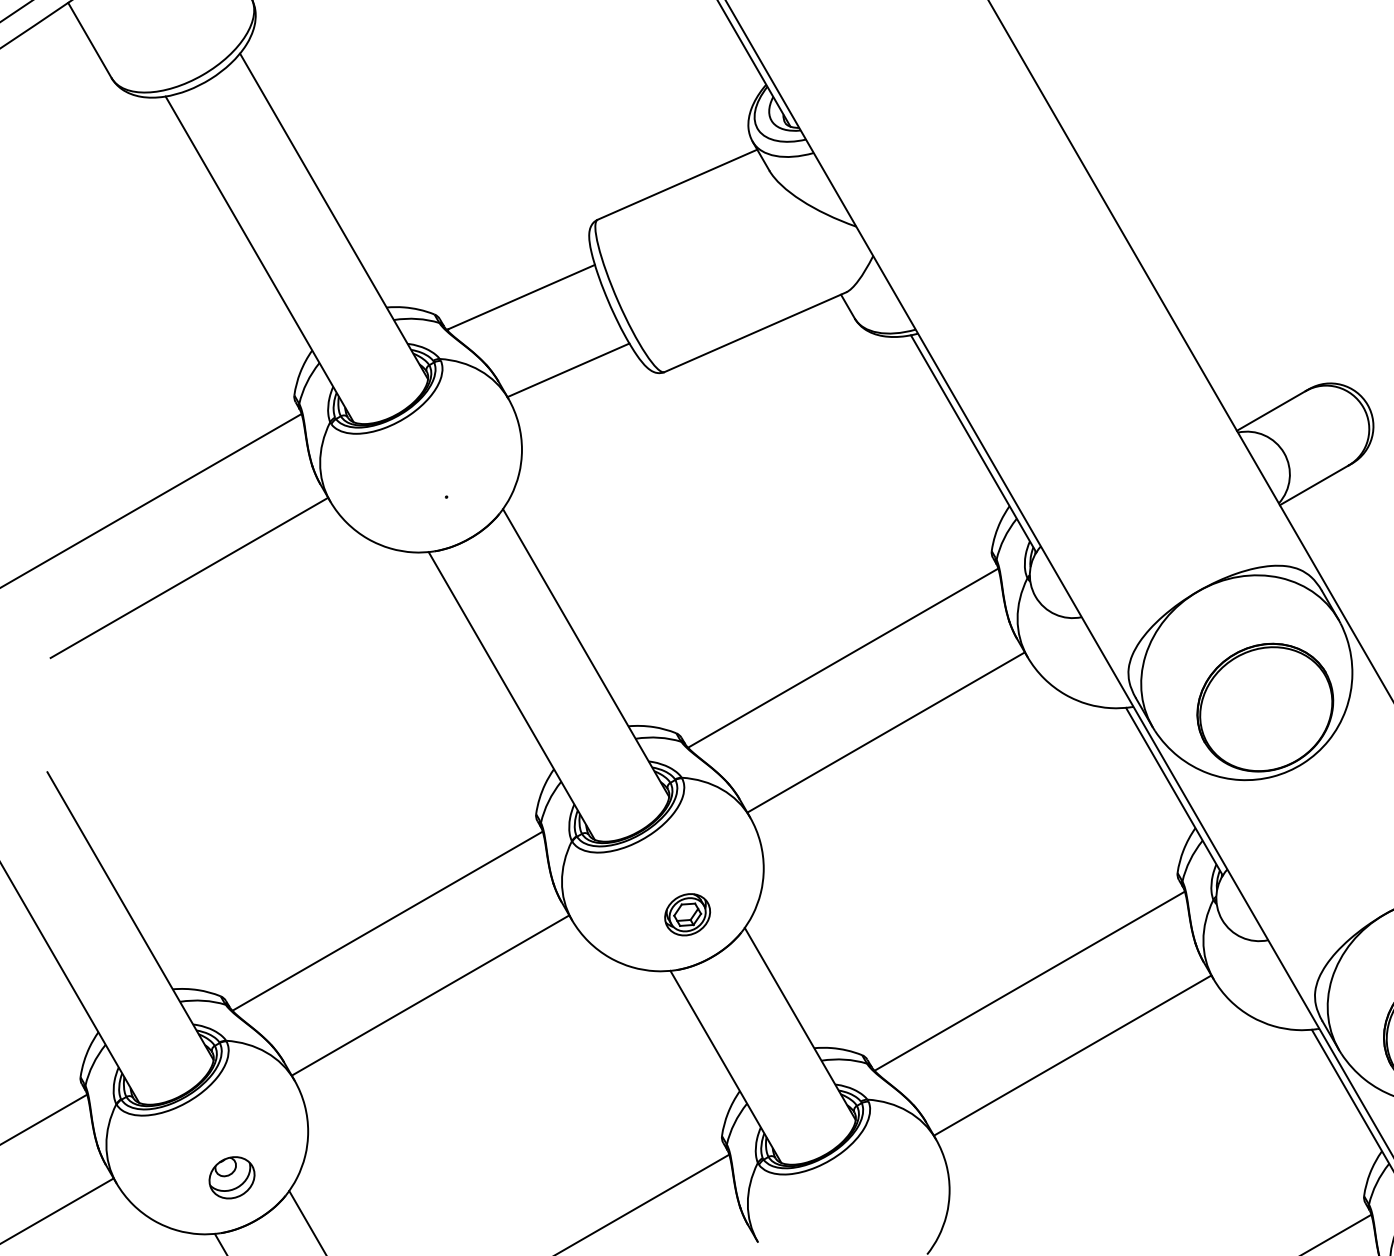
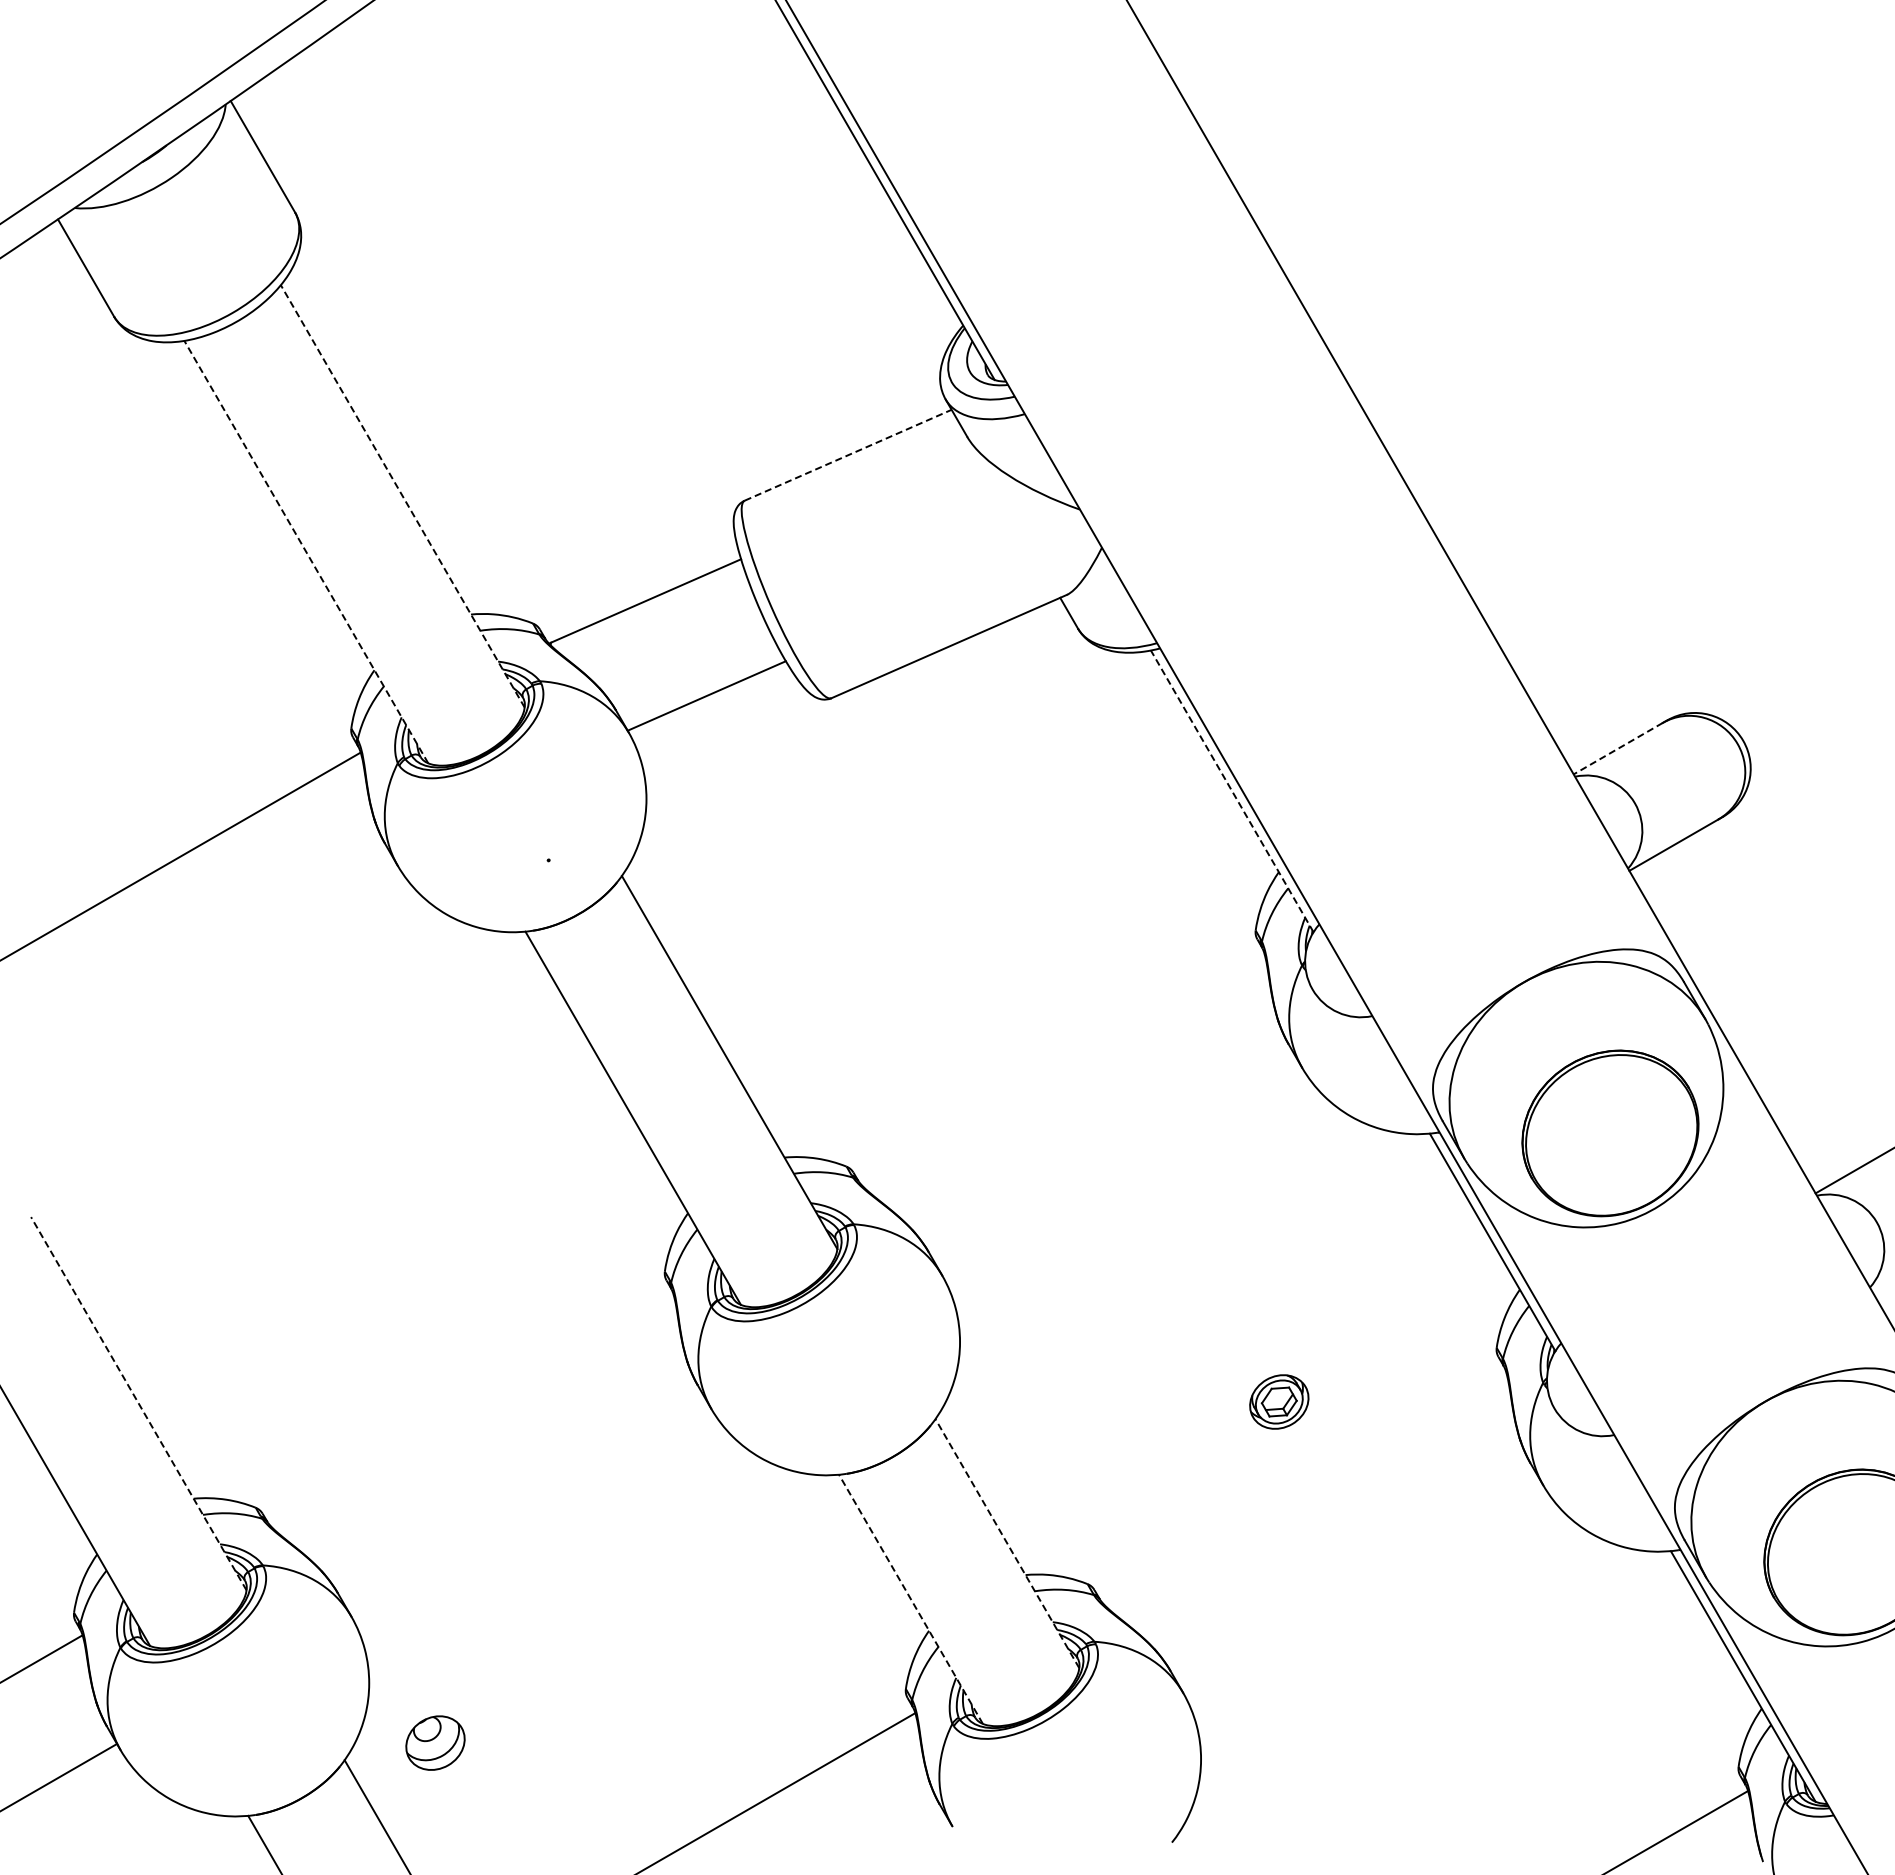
line: (677, 184) -> (848, 455), solid -> dashed
line: (333, 216) -> (402, 496), solid -> dashed
line: (259, 259) -> (306, 552), solid -> dashed
line: (1270, 410) -> (1617, 748), solid -> dashed
line: (973, 444) -> (1232, 791), solid -> dashed
line: (189, 578) -> (215, 965), removed
line: (842, 658) -> (1062, 1069), removed
line: (885, 732) -> (1118, 1165), removed
part: (687, 914) -> (1279, 1401), moved
line: (130, 915) -> (138, 1403), solid -> dashed
line: (387, 921) -> (472, 1410), removed
line: (1029, 981) -> (1304, 1488), removed
line: (430, 995) -> (527, 1506), removed
line: (800, 1023) -> (1007, 1543), solid -> dashed
line: (1072, 1055) -> (1360, 1584), removed
line: (725, 1067) -> (910, 1599), solid -> dashed
part: (232, 1177) -> (435, 1742), moved

